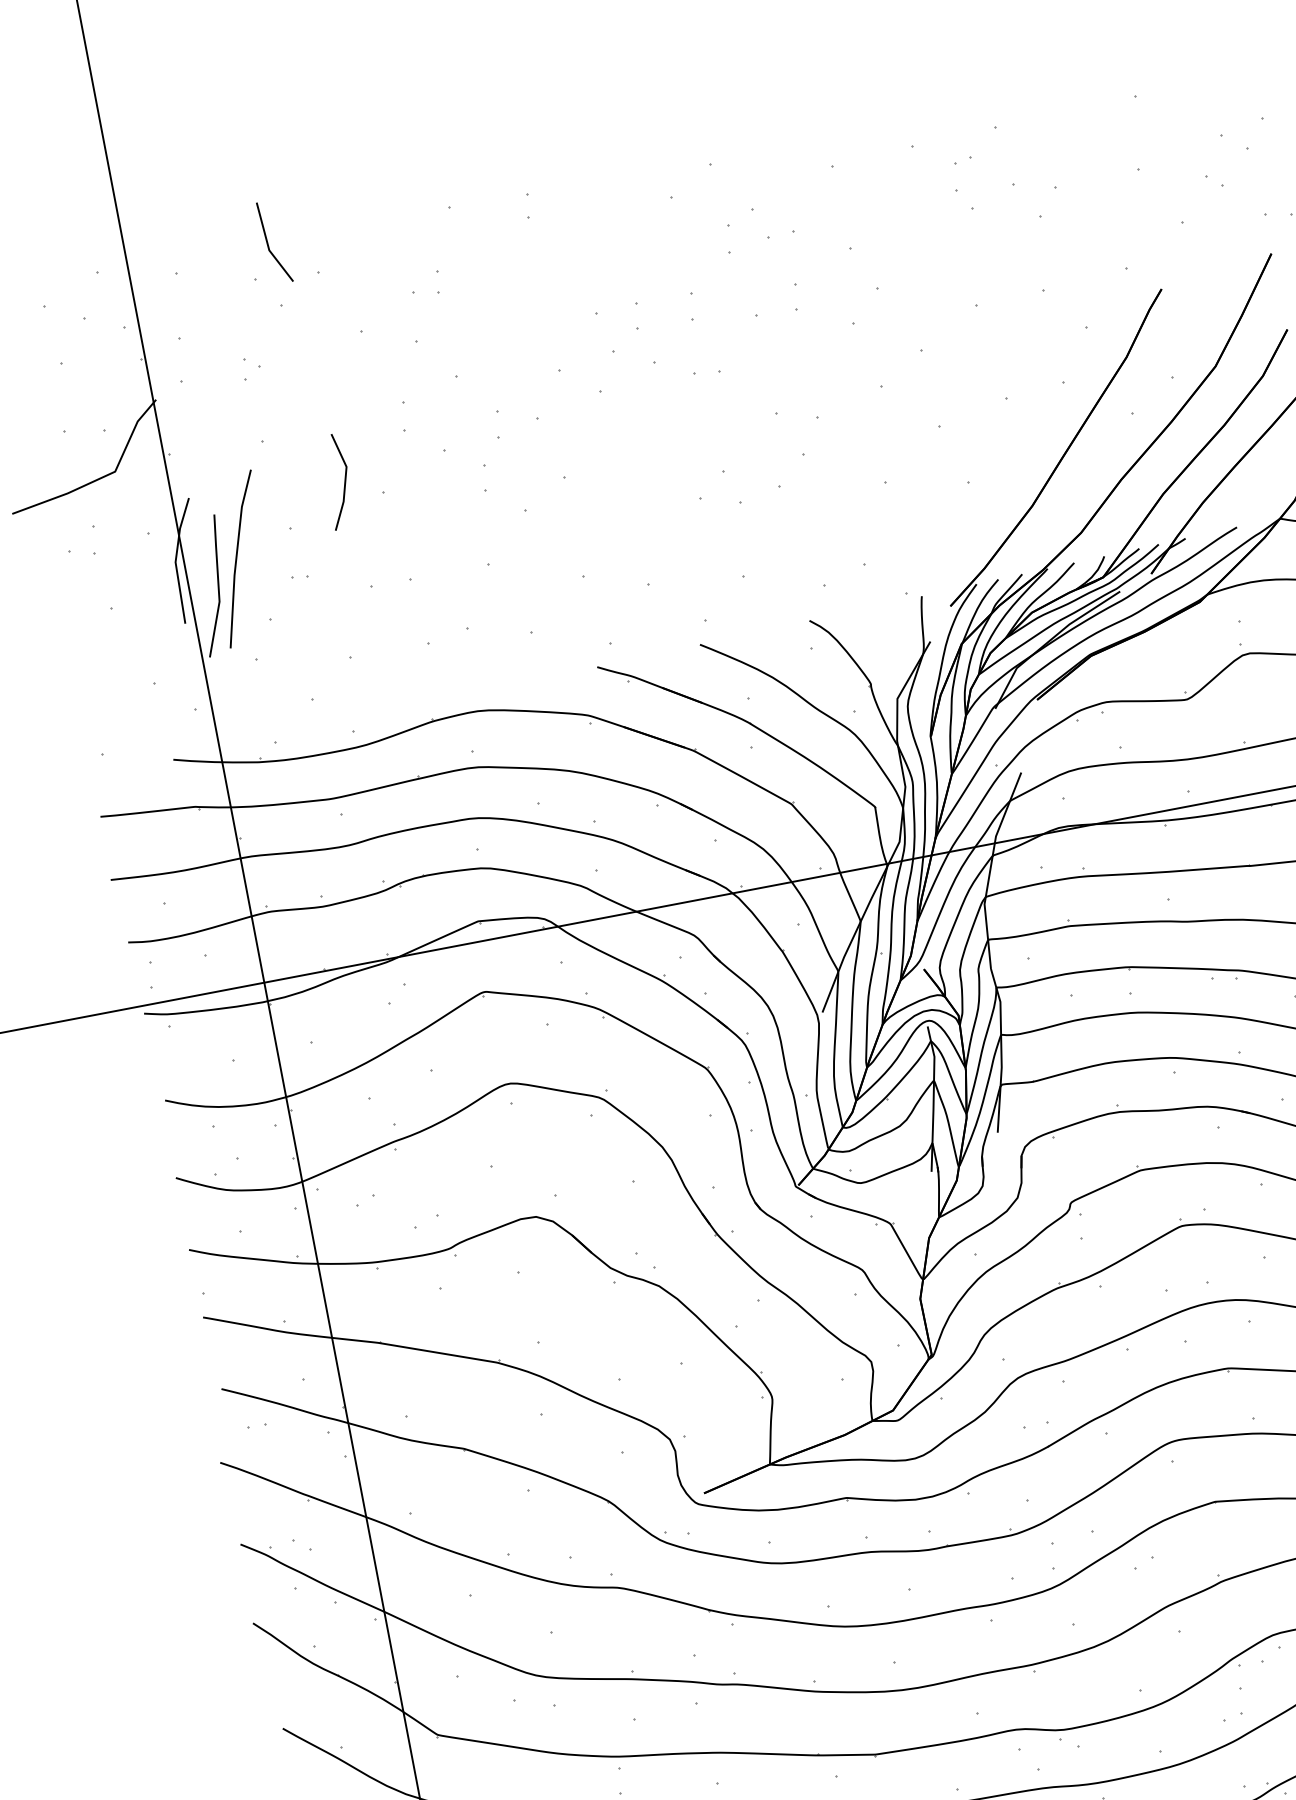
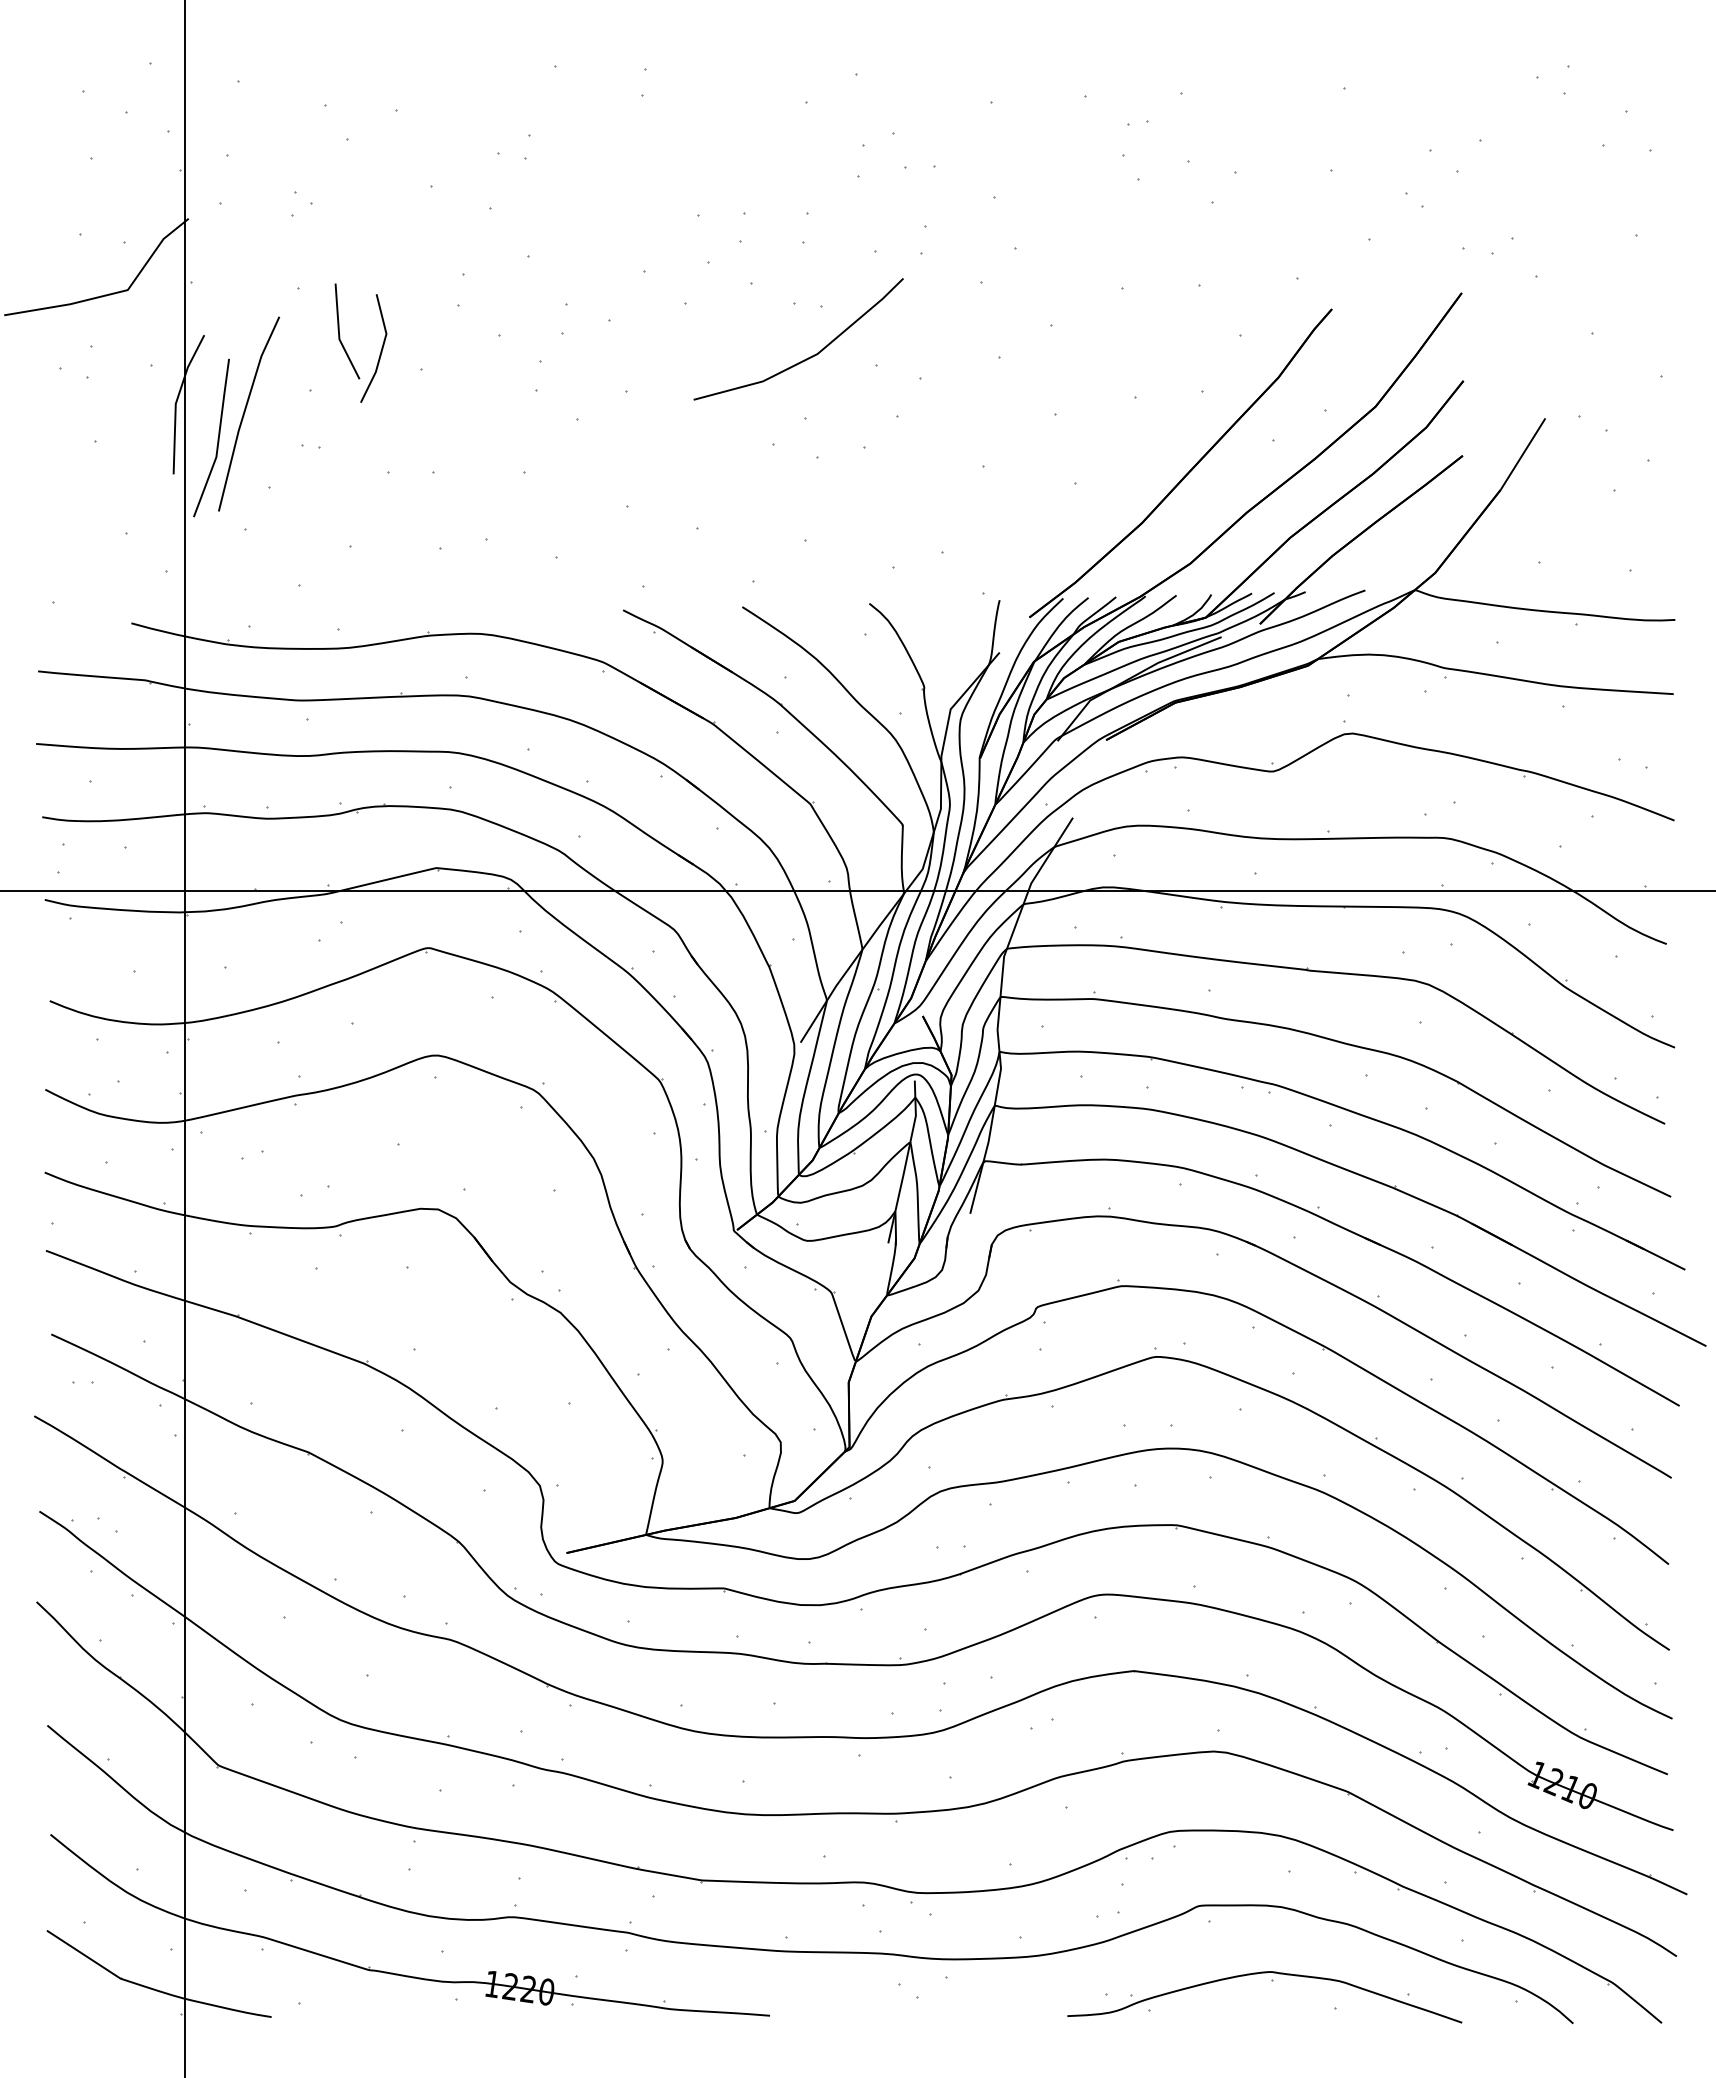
line: (268, 243) -> (339, 331), moved
line: (716, 417) -> (808, 357), added

